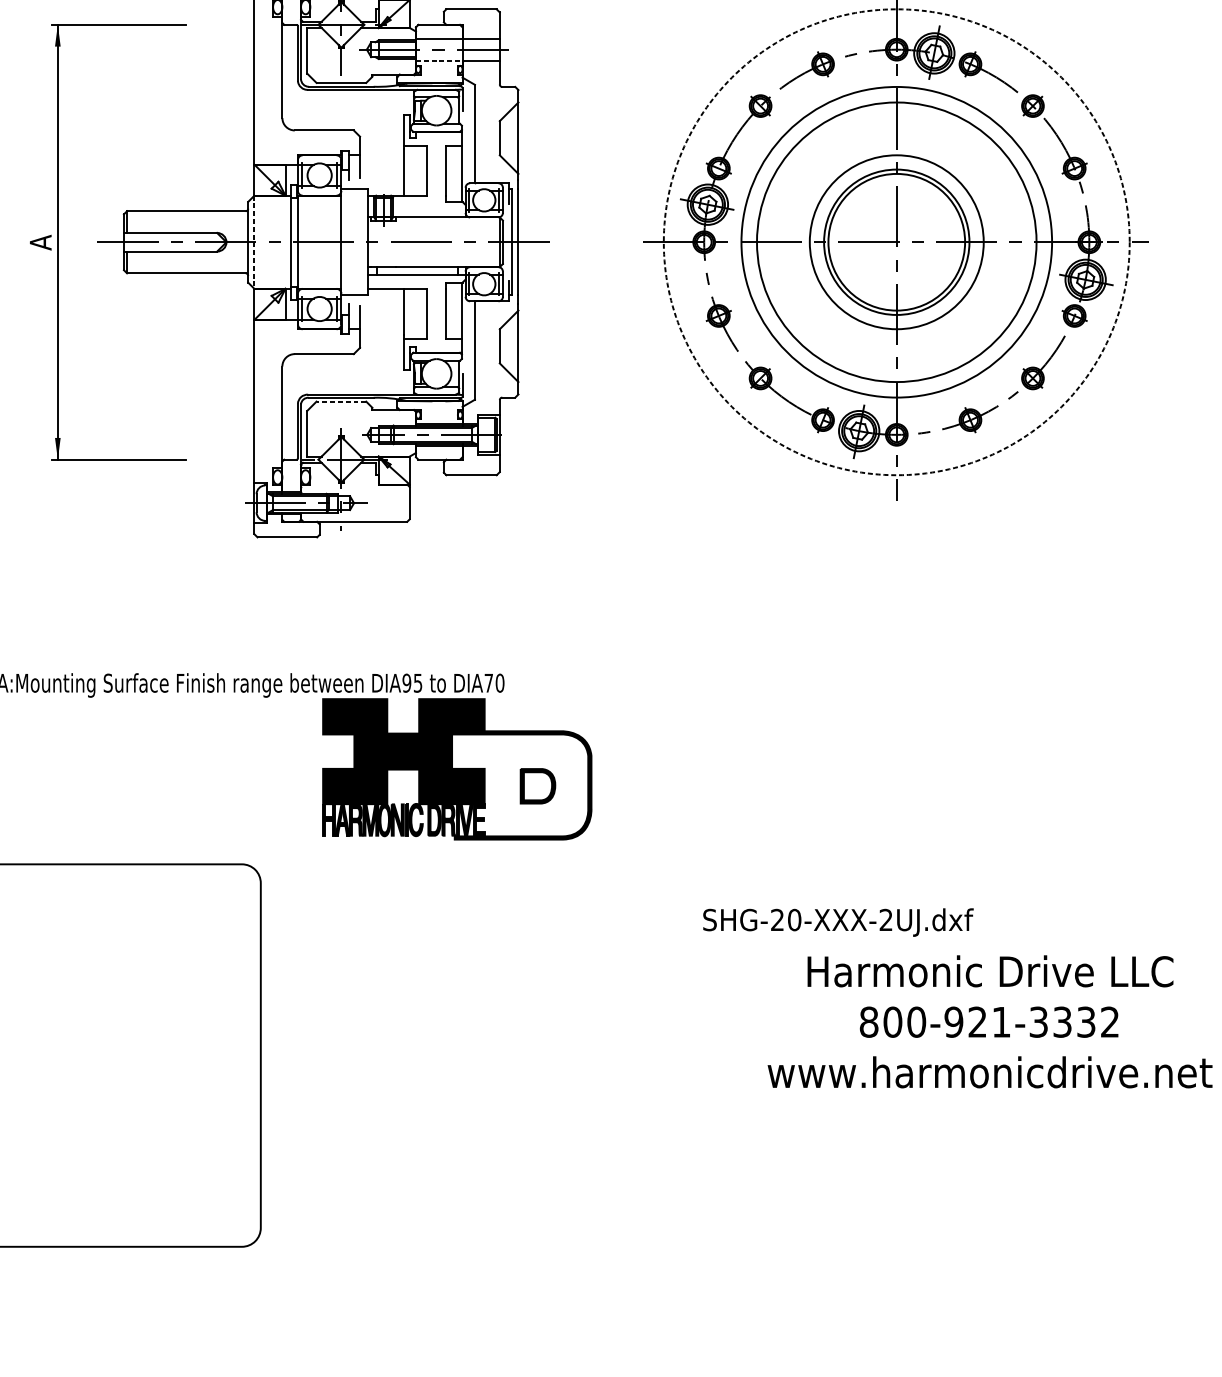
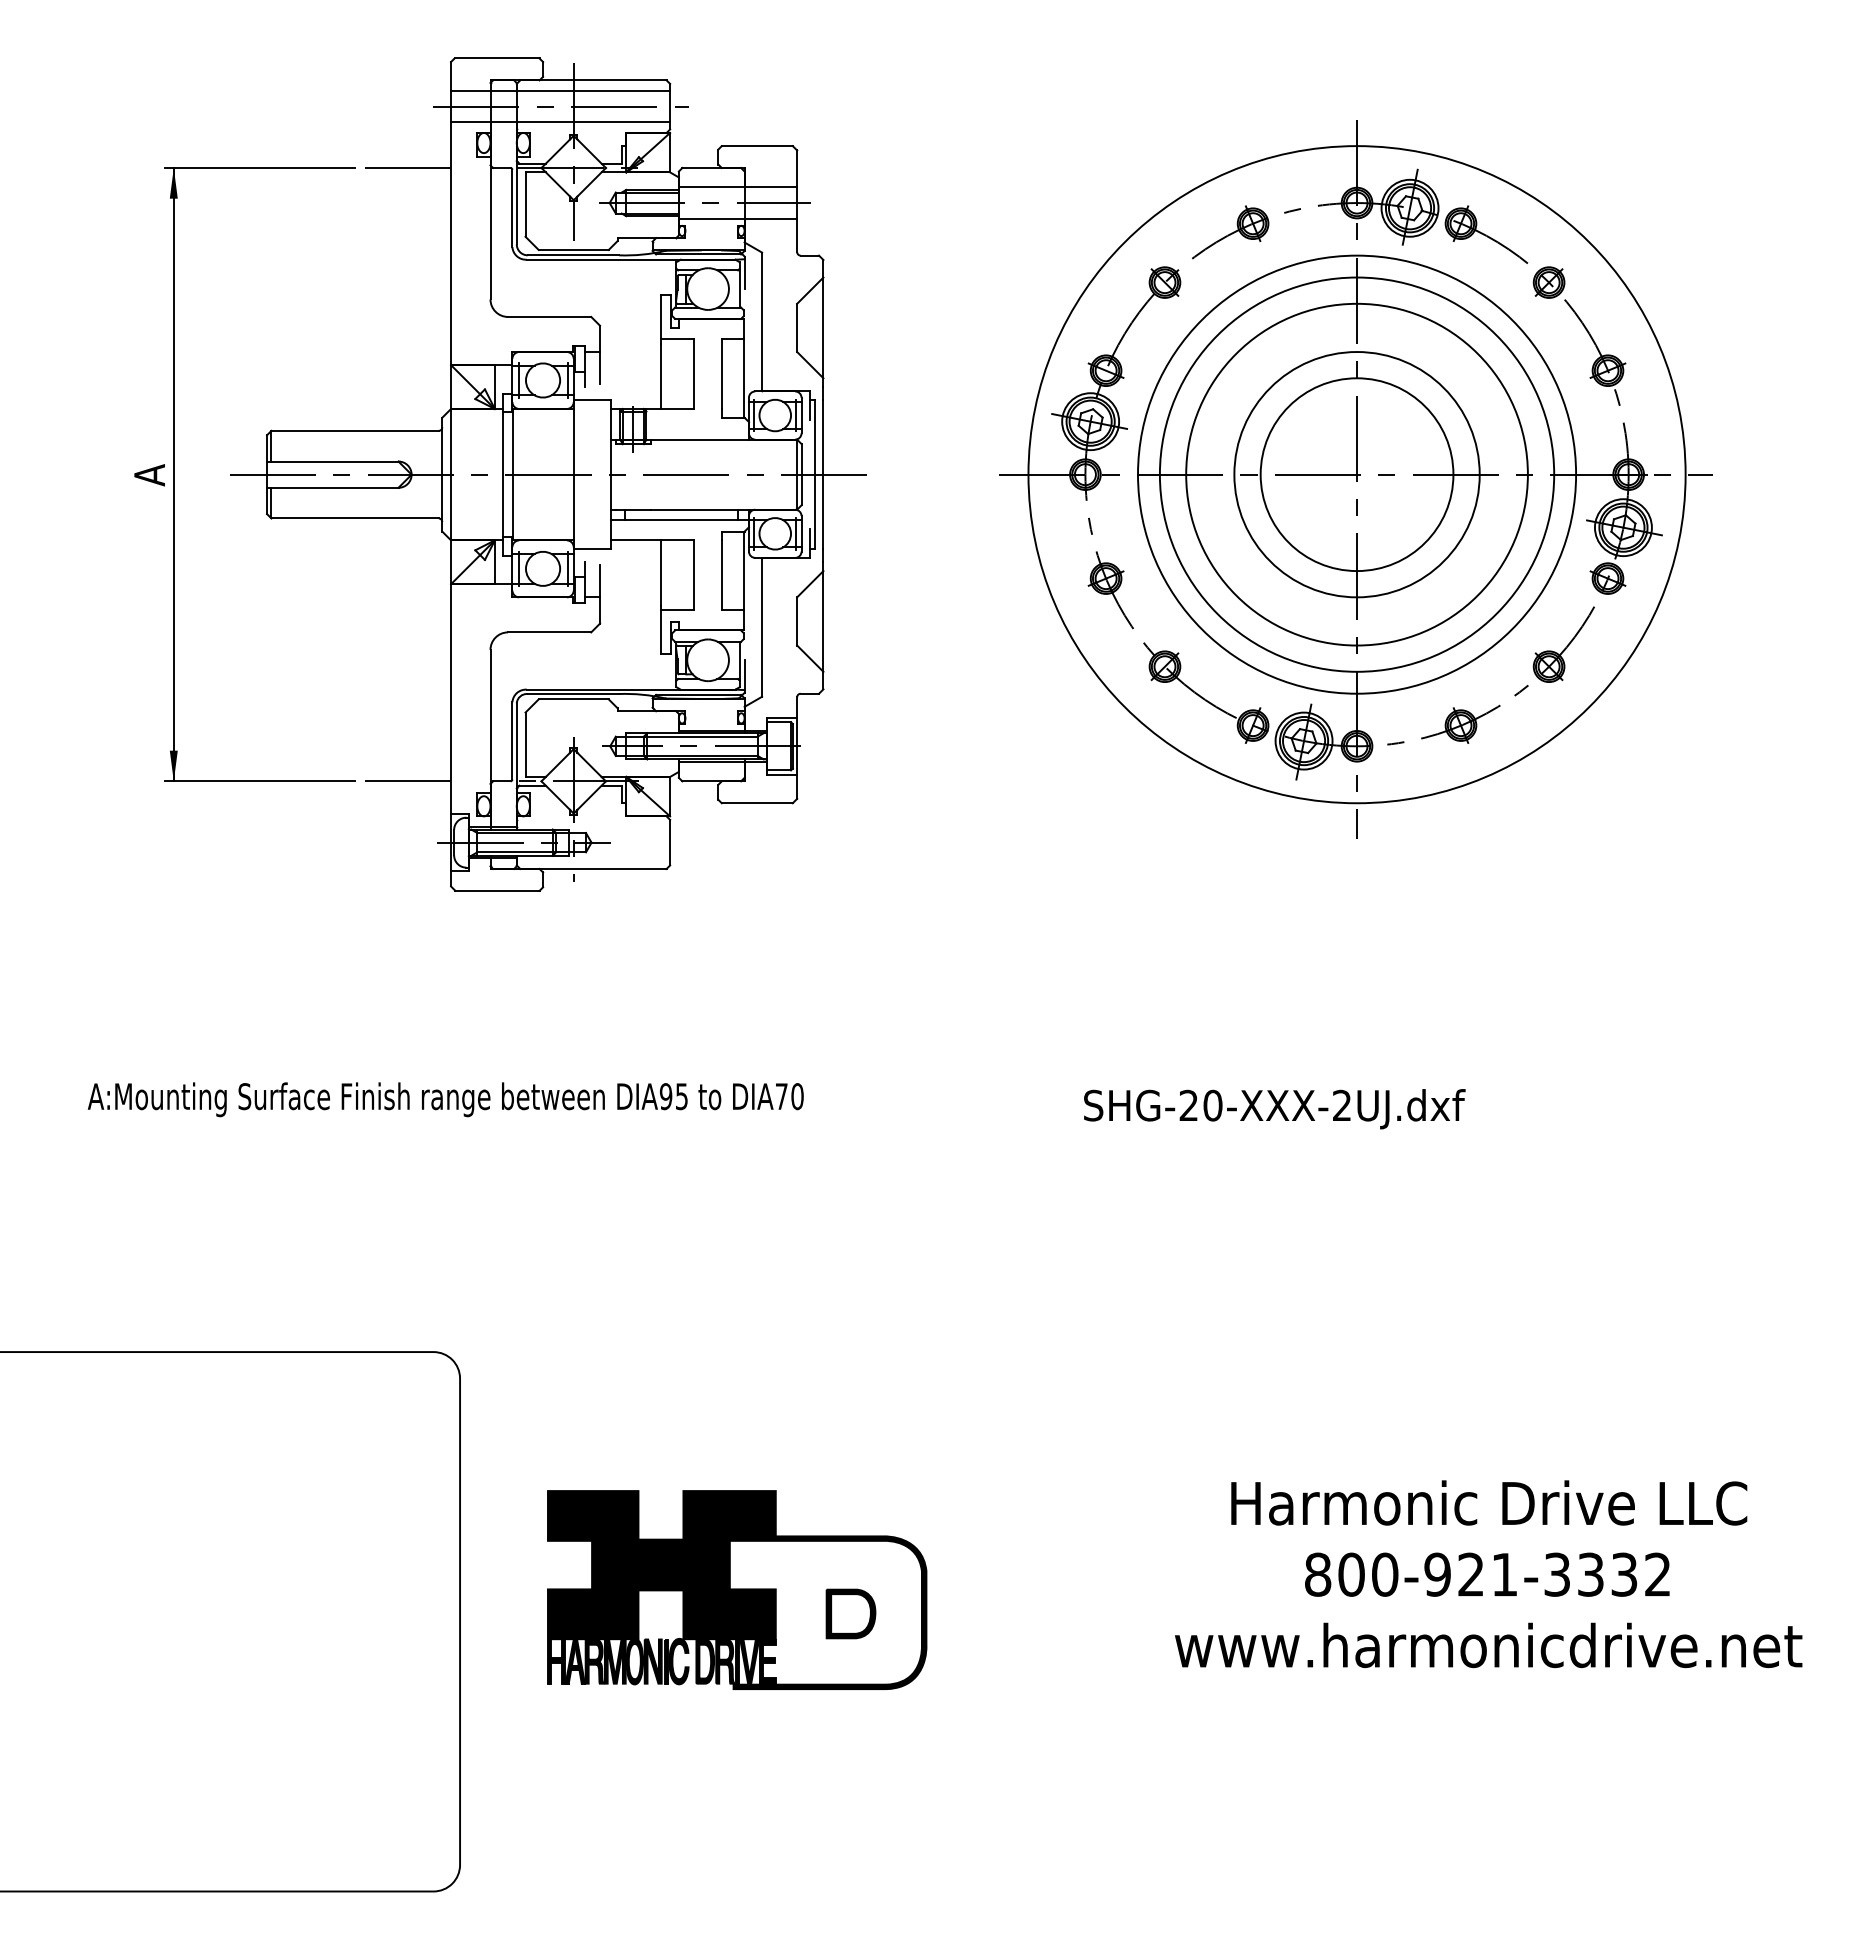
line: (223, 25) -> (407, 168), added
line: (439, 60) -> (711, 218), dashed -> solid
line: (254, 242) -> (451, 474), dashed -> solid
circle: (896, 242) -> (1356, 474), dashed -> solid
circle: (896, 242) -> (1356, 474), size x1.67
line: (341, 401) -> (573, 699), dashed -> solid
line: (223, 459) -> (407, 781), added
part: (457, 768) -> (737, 1589), moved
text: (838, 922) -> (1274, 1109), moved

